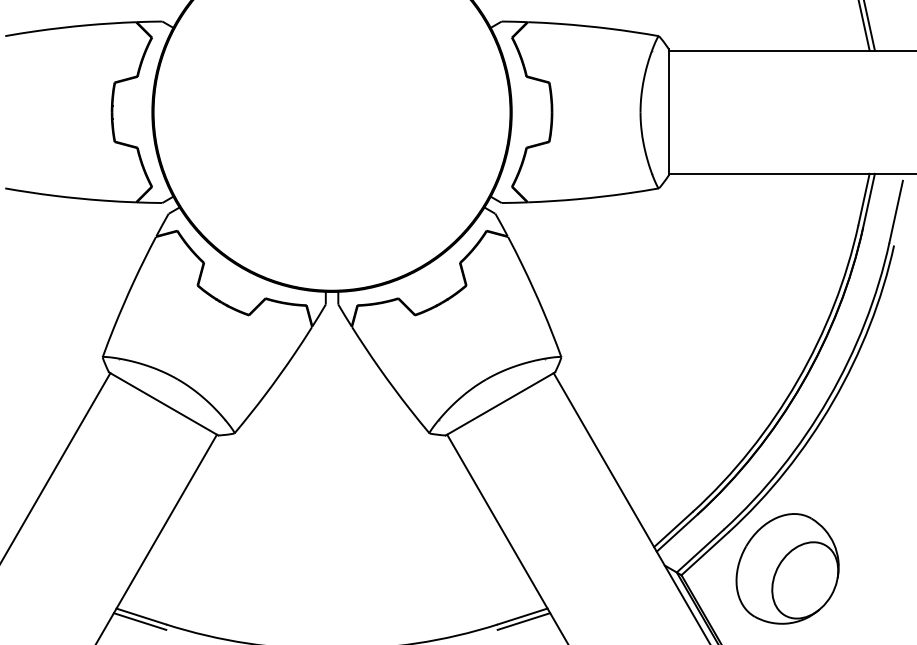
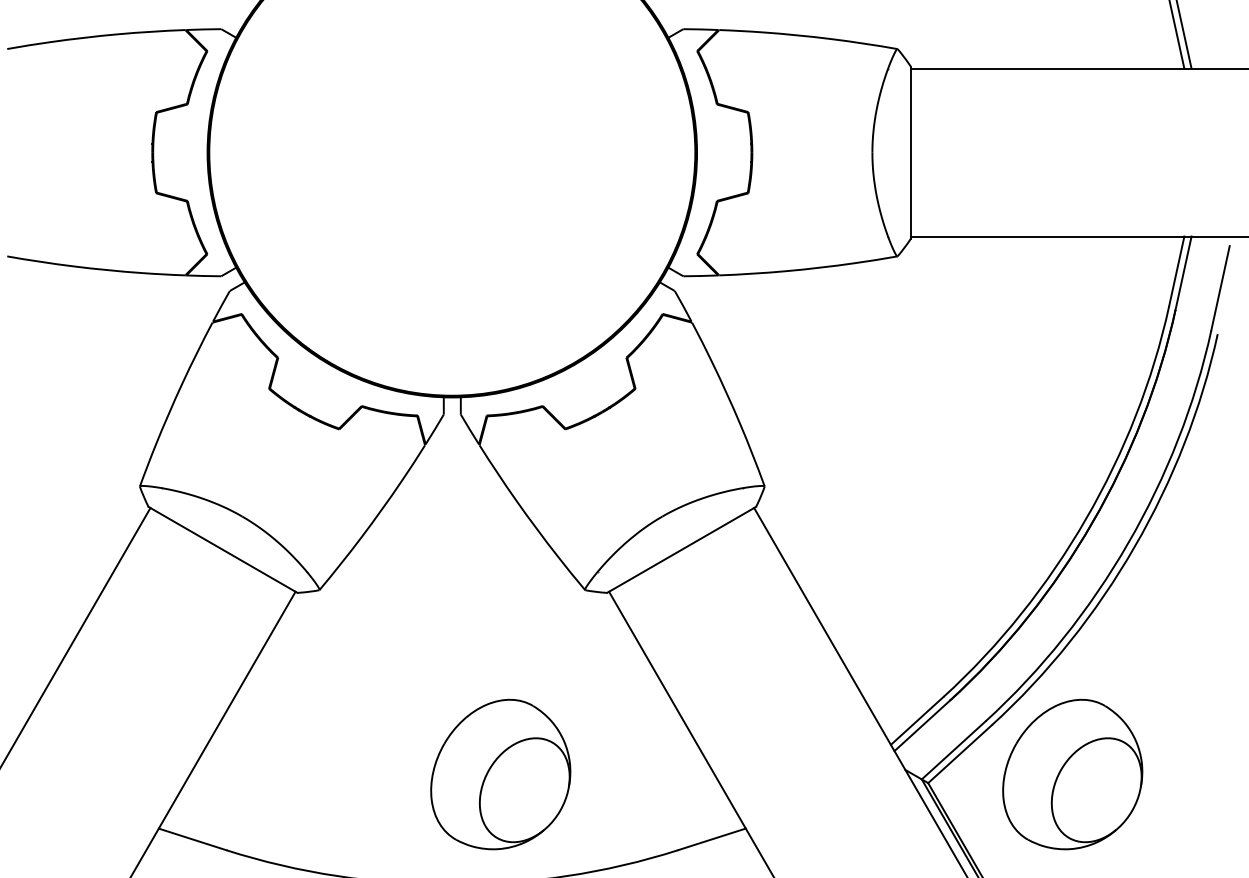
part: (367, 568) -> (500, 774), added
line: (139, 621) -> (190, 846), removed
line: (523, 621) -> (713, 846), removed

